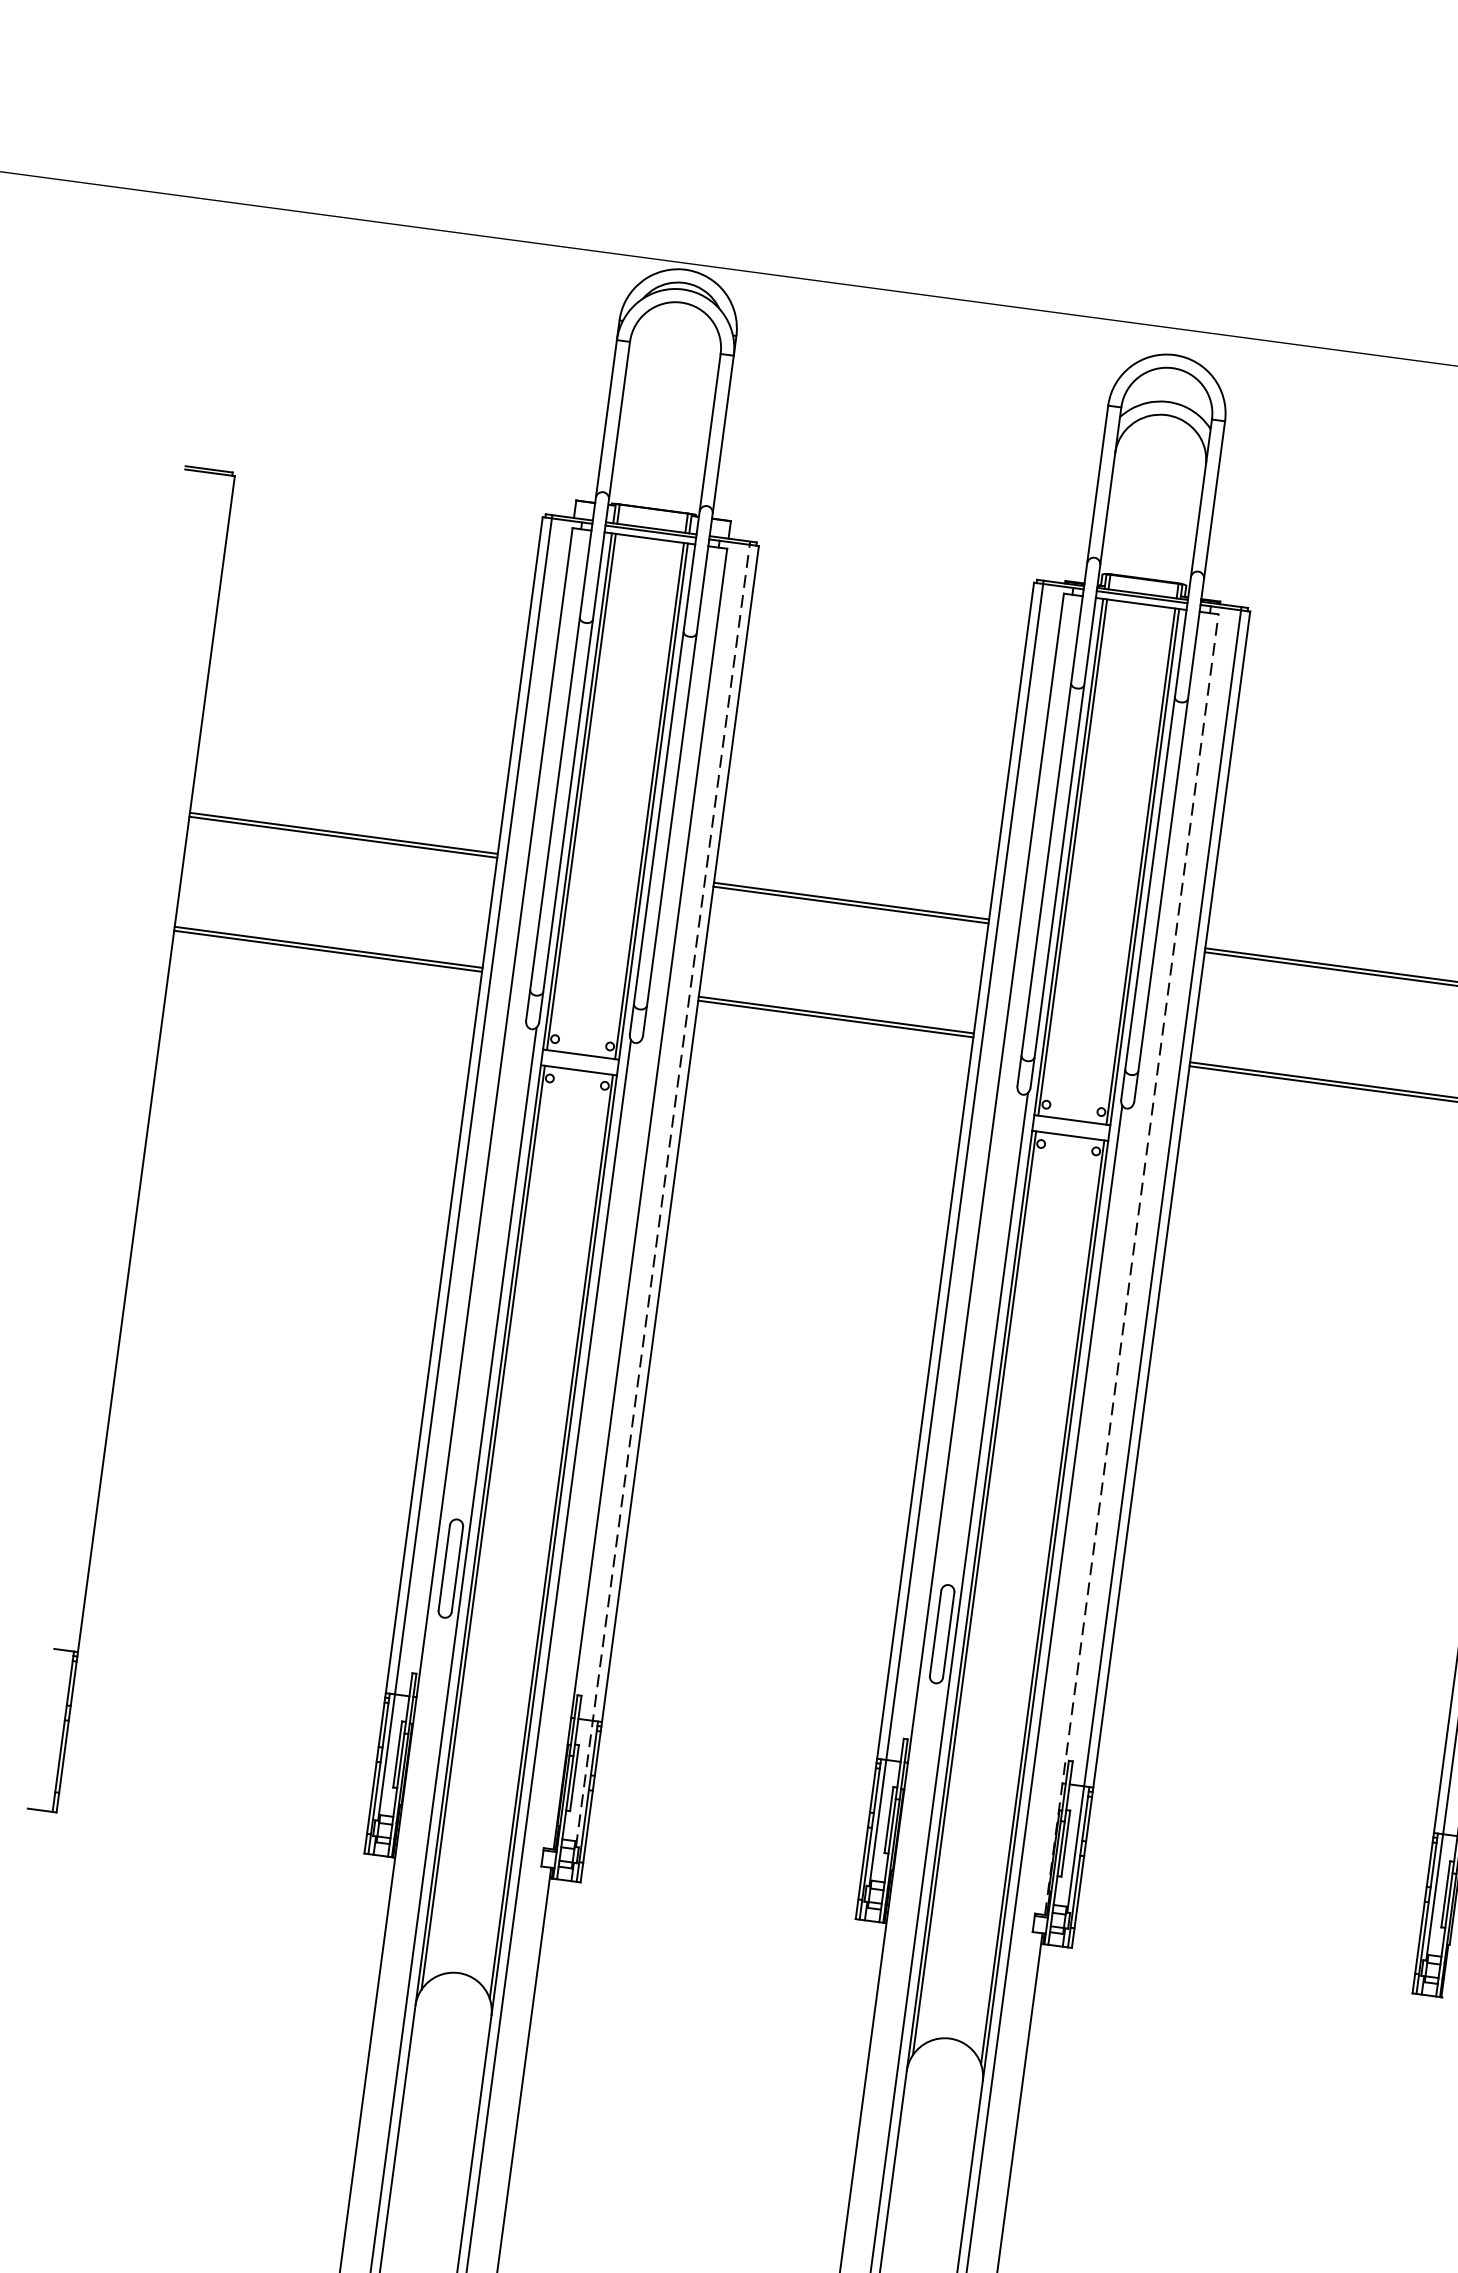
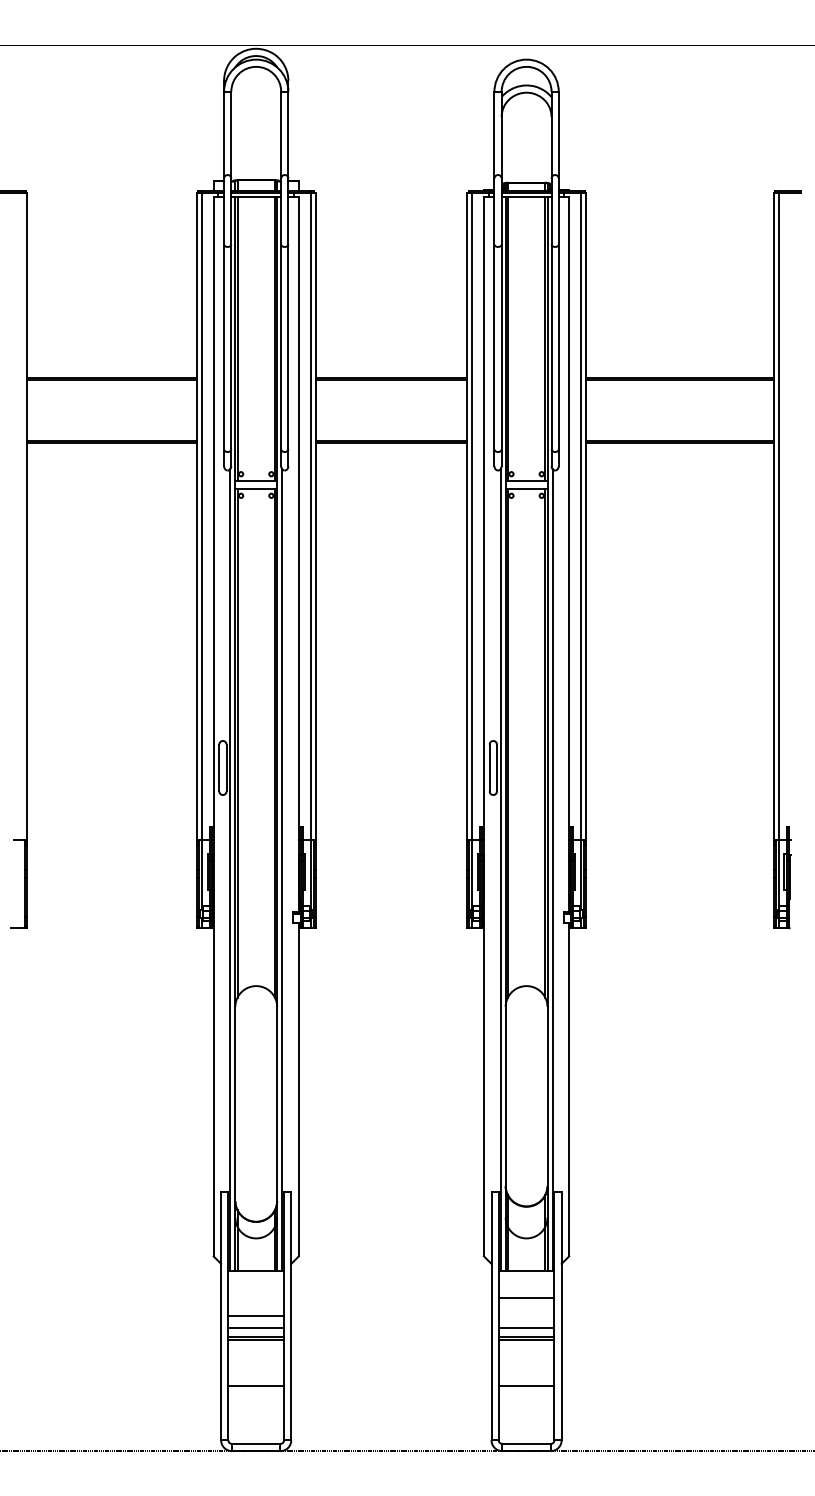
line: (662, 1192) -> (310, 549), dashed -> solid
line: (1132, 1264) -> (569, 554), dashed -> solid

